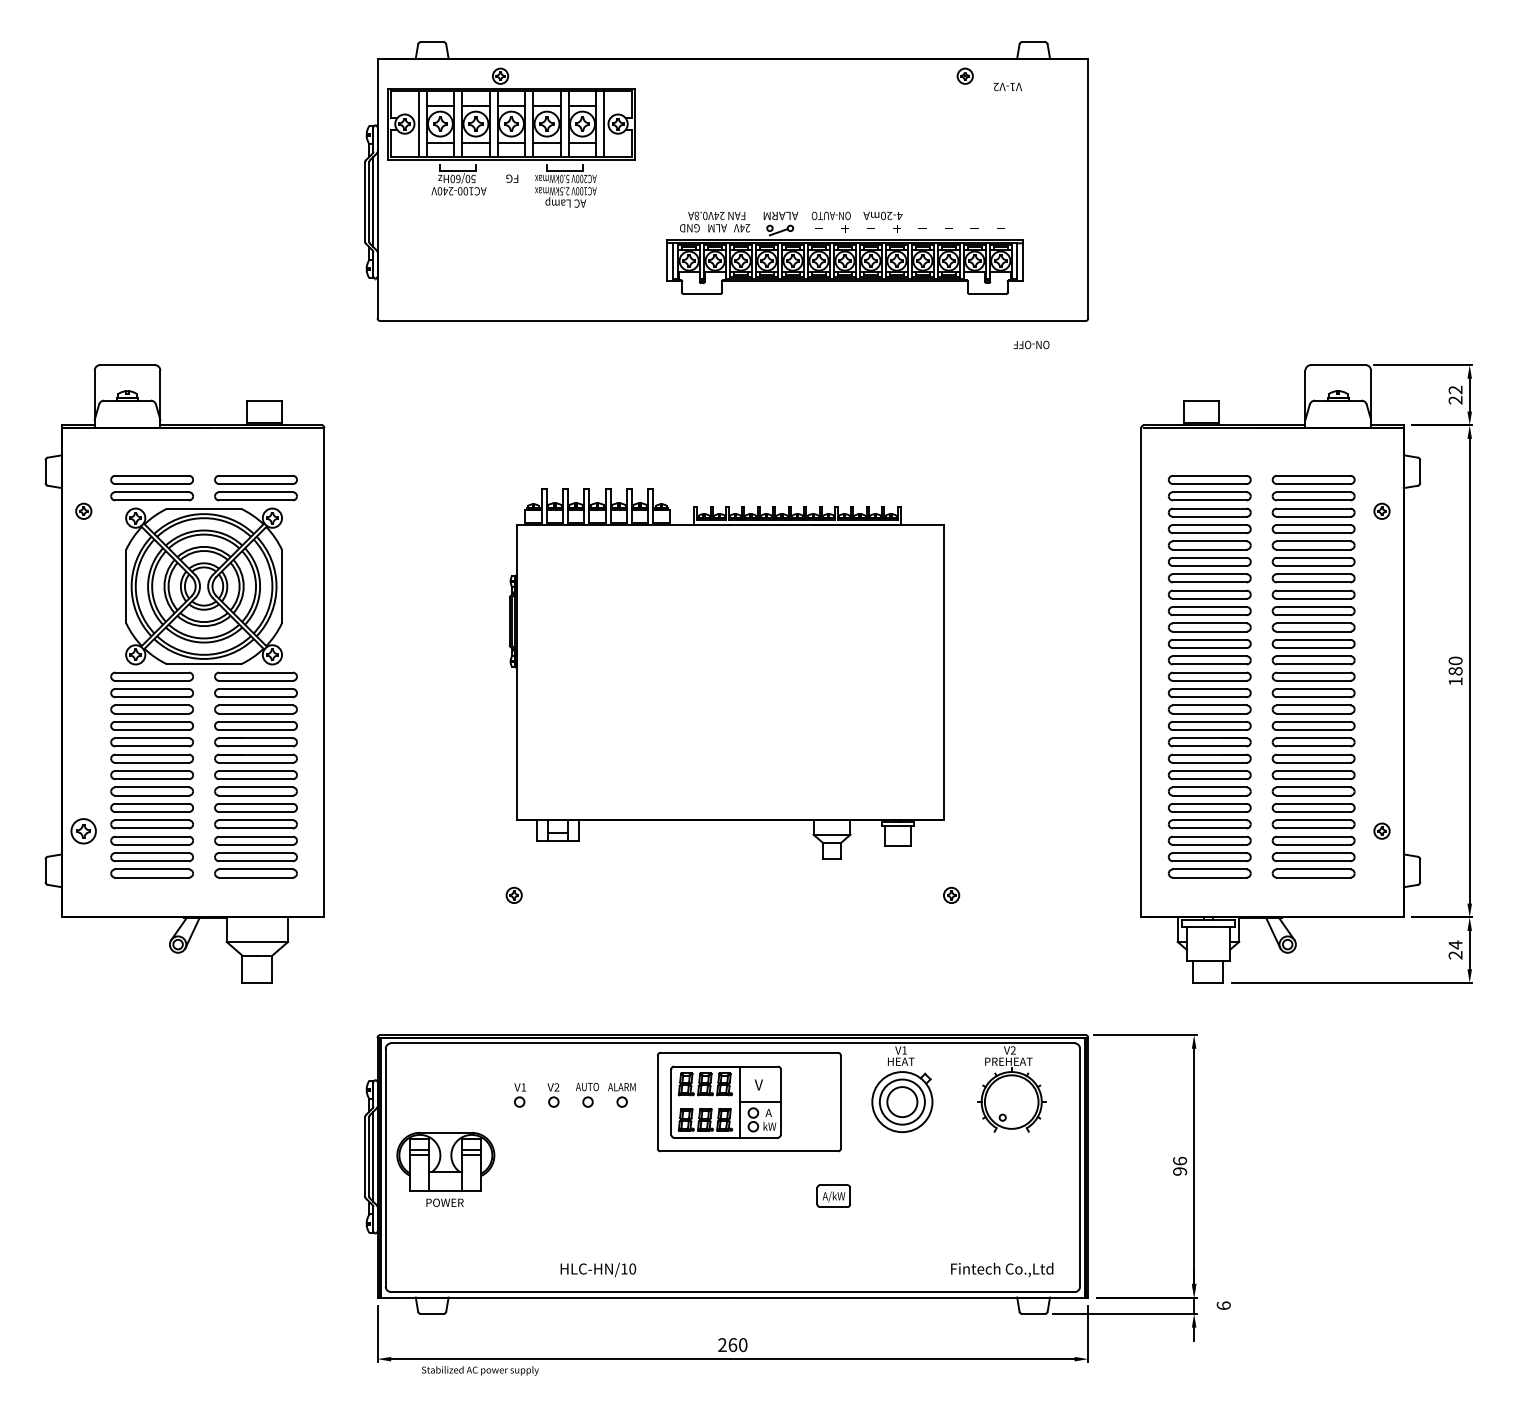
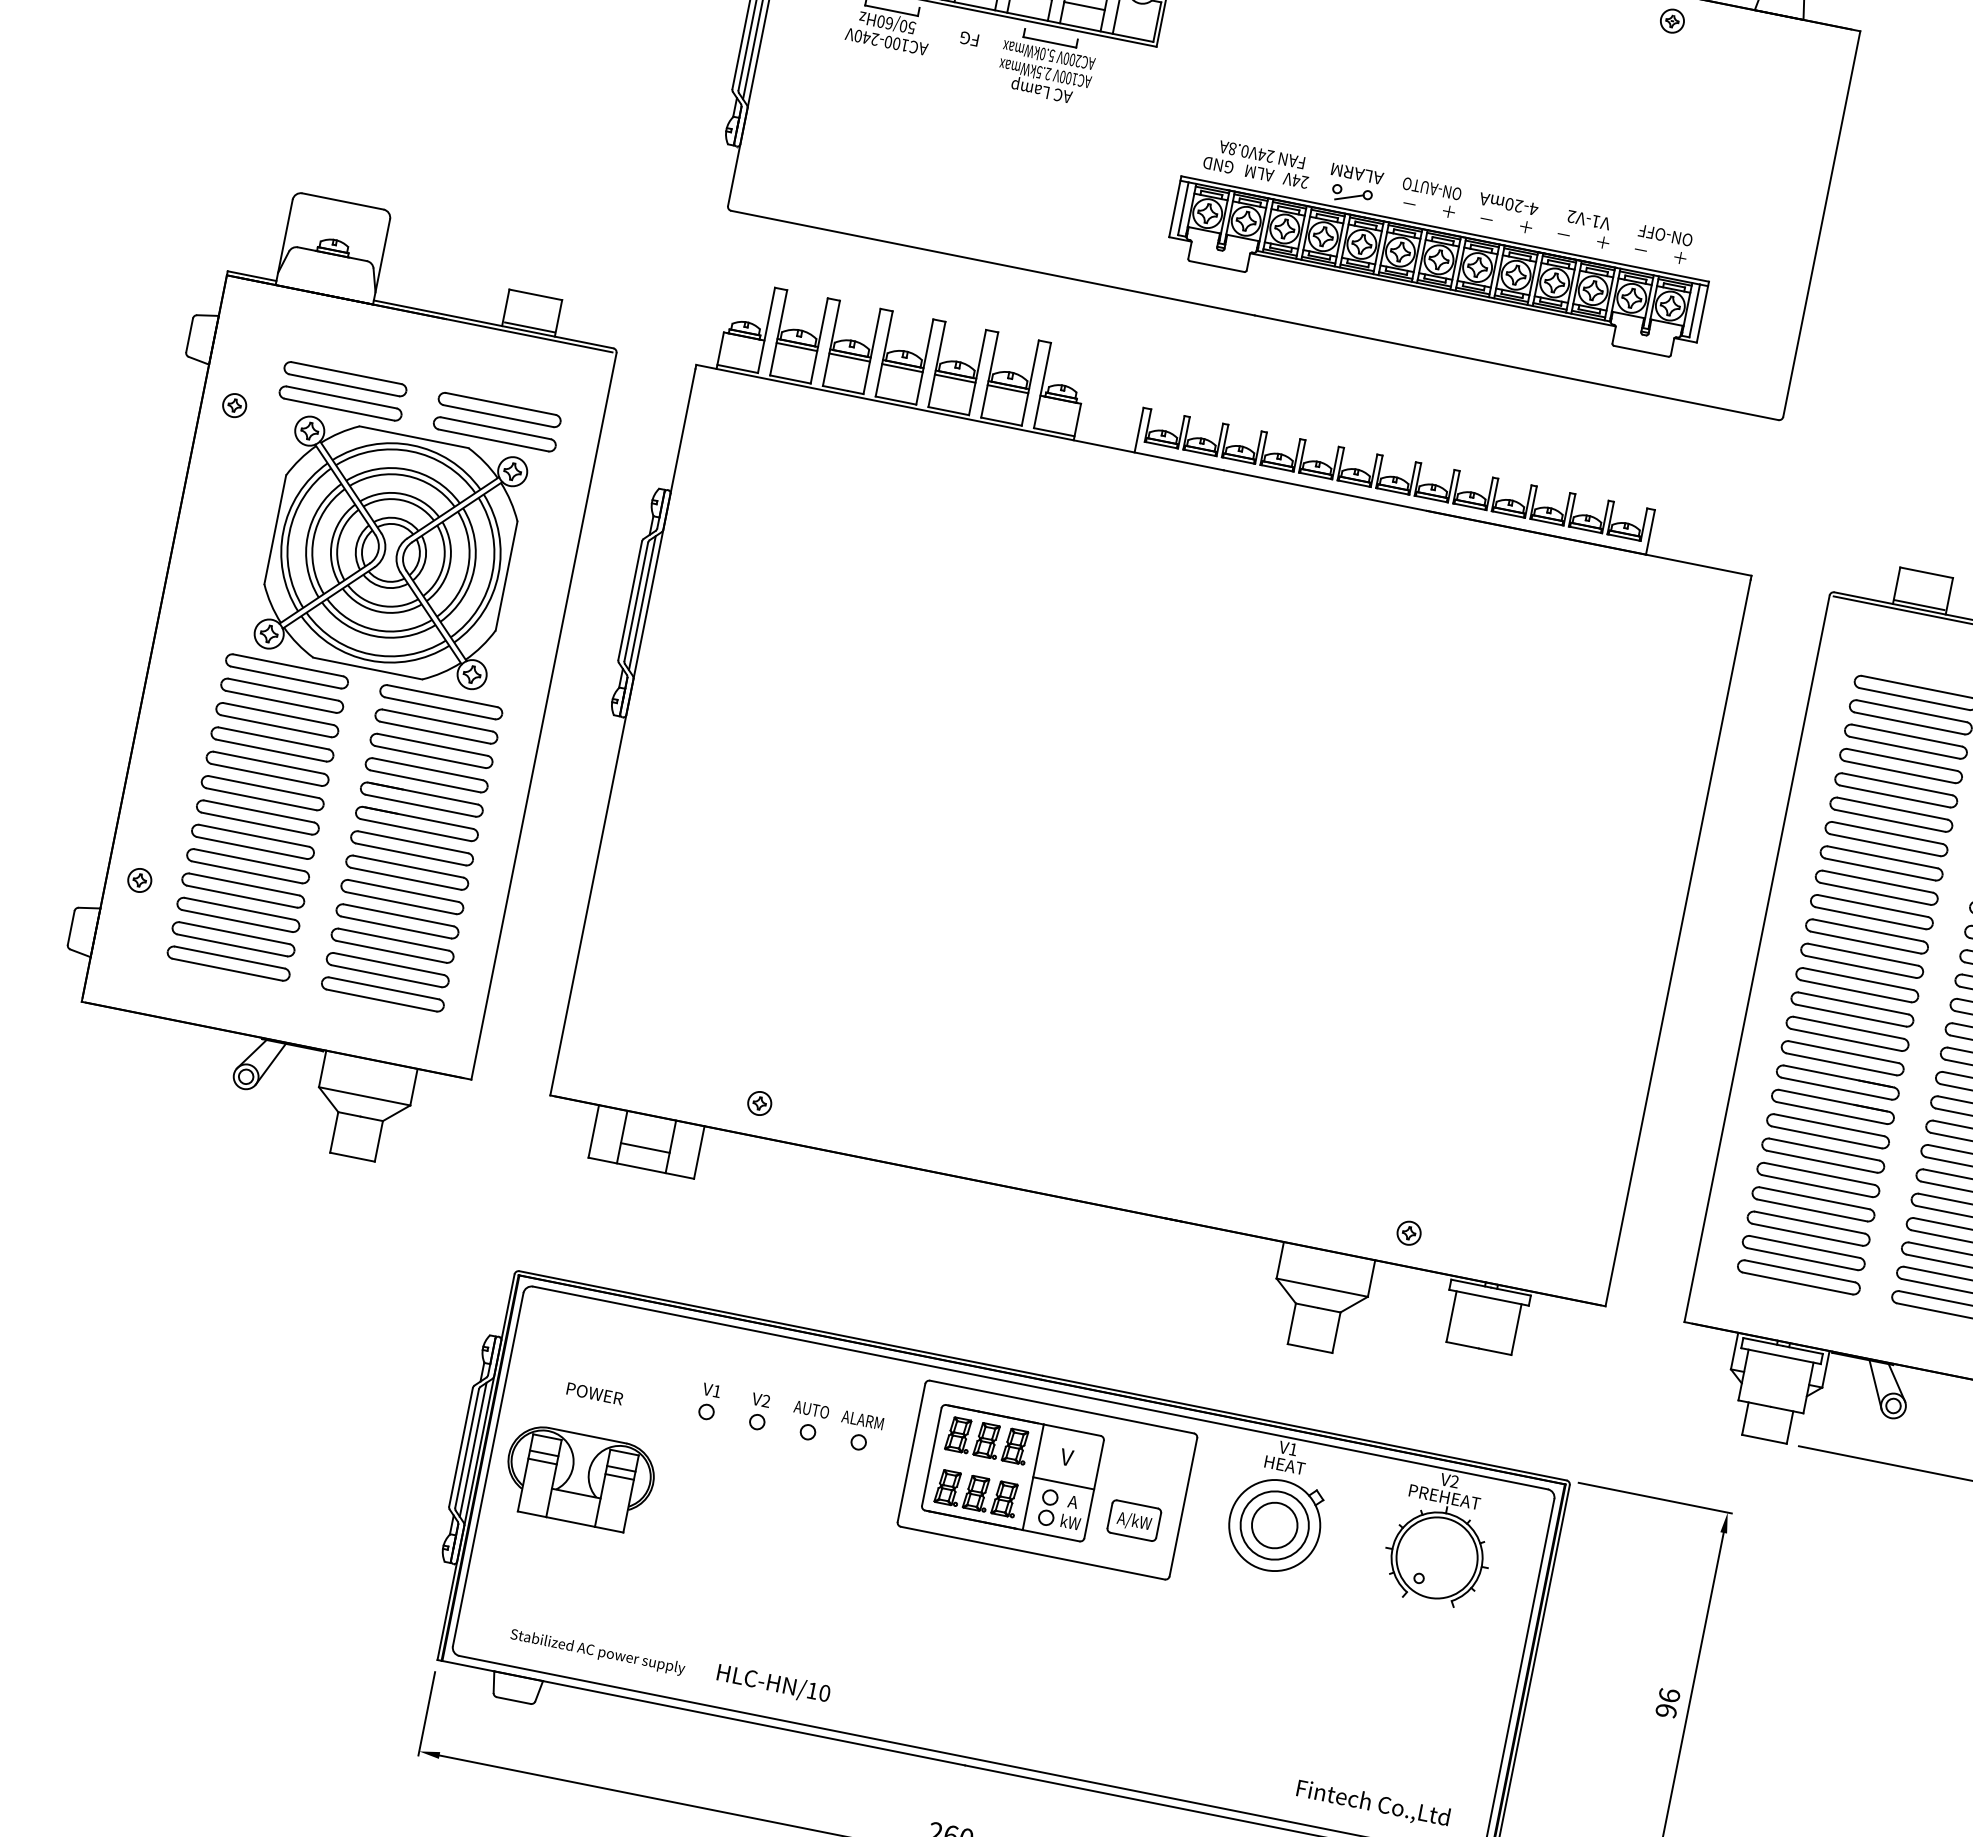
text: (1007, 86) -> (1588, 219), moved
text: (1031, 344) -> (1665, 234), moved
part: (726, 673) -> (1140, 837), size x1.67
part: (83, 830) -> (139, 879), size x0.62
part: (833, 1195) -> (1134, 1519), moved
text: (444, 1202) -> (594, 1393), moved
text: (480, 1370) -> (598, 1651), moved

